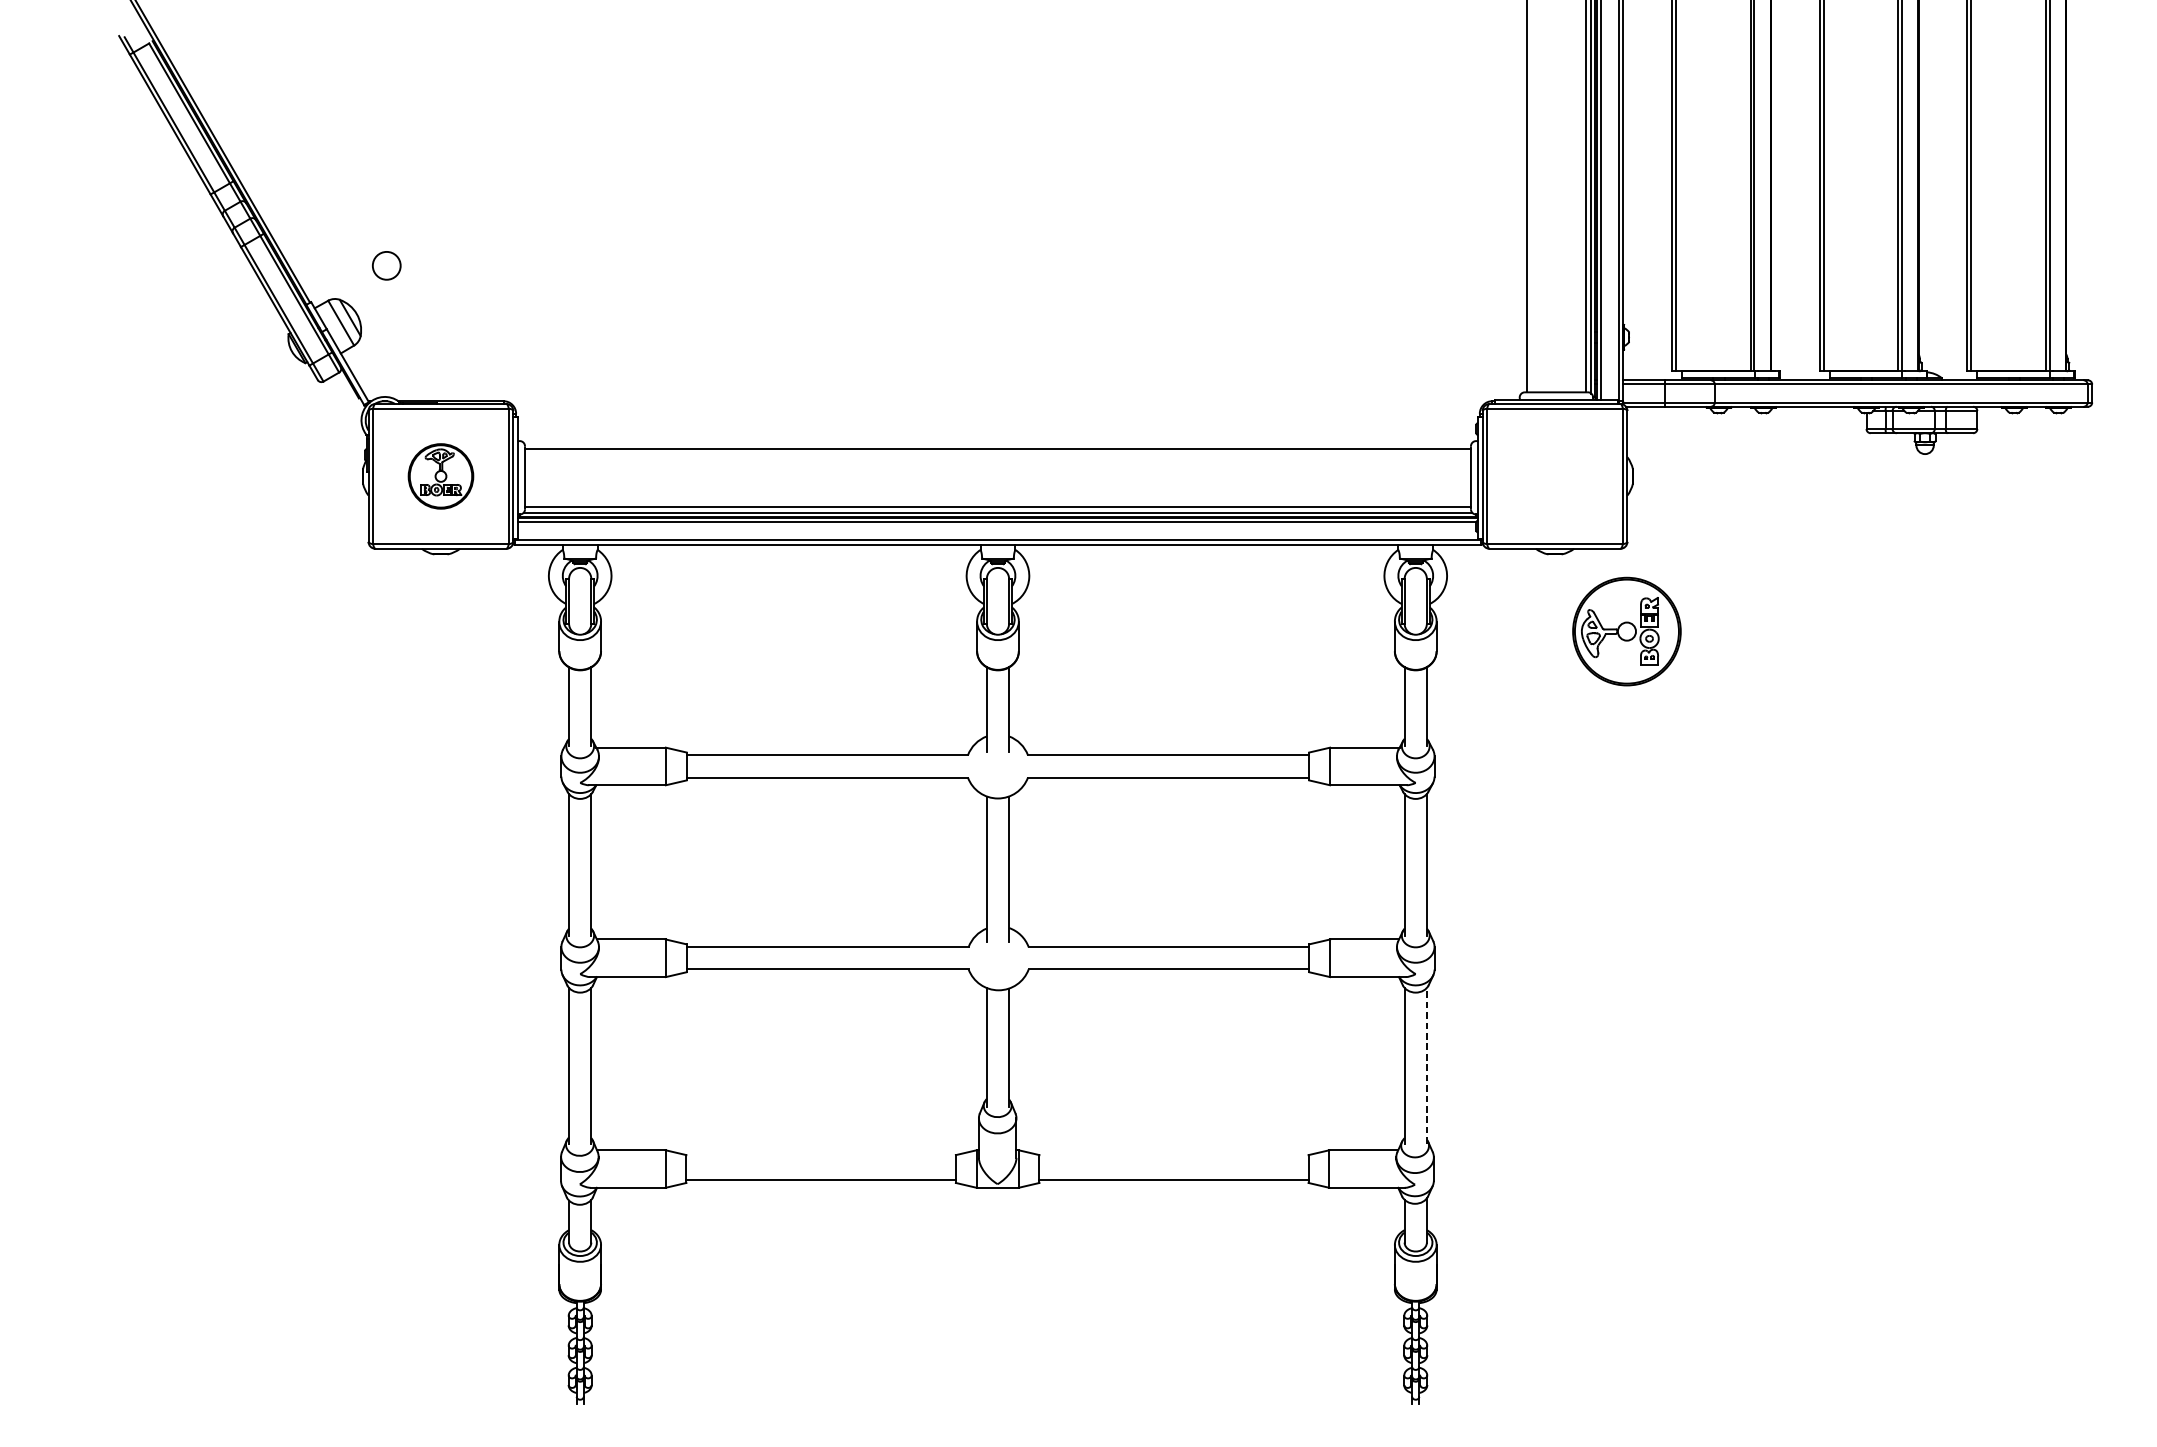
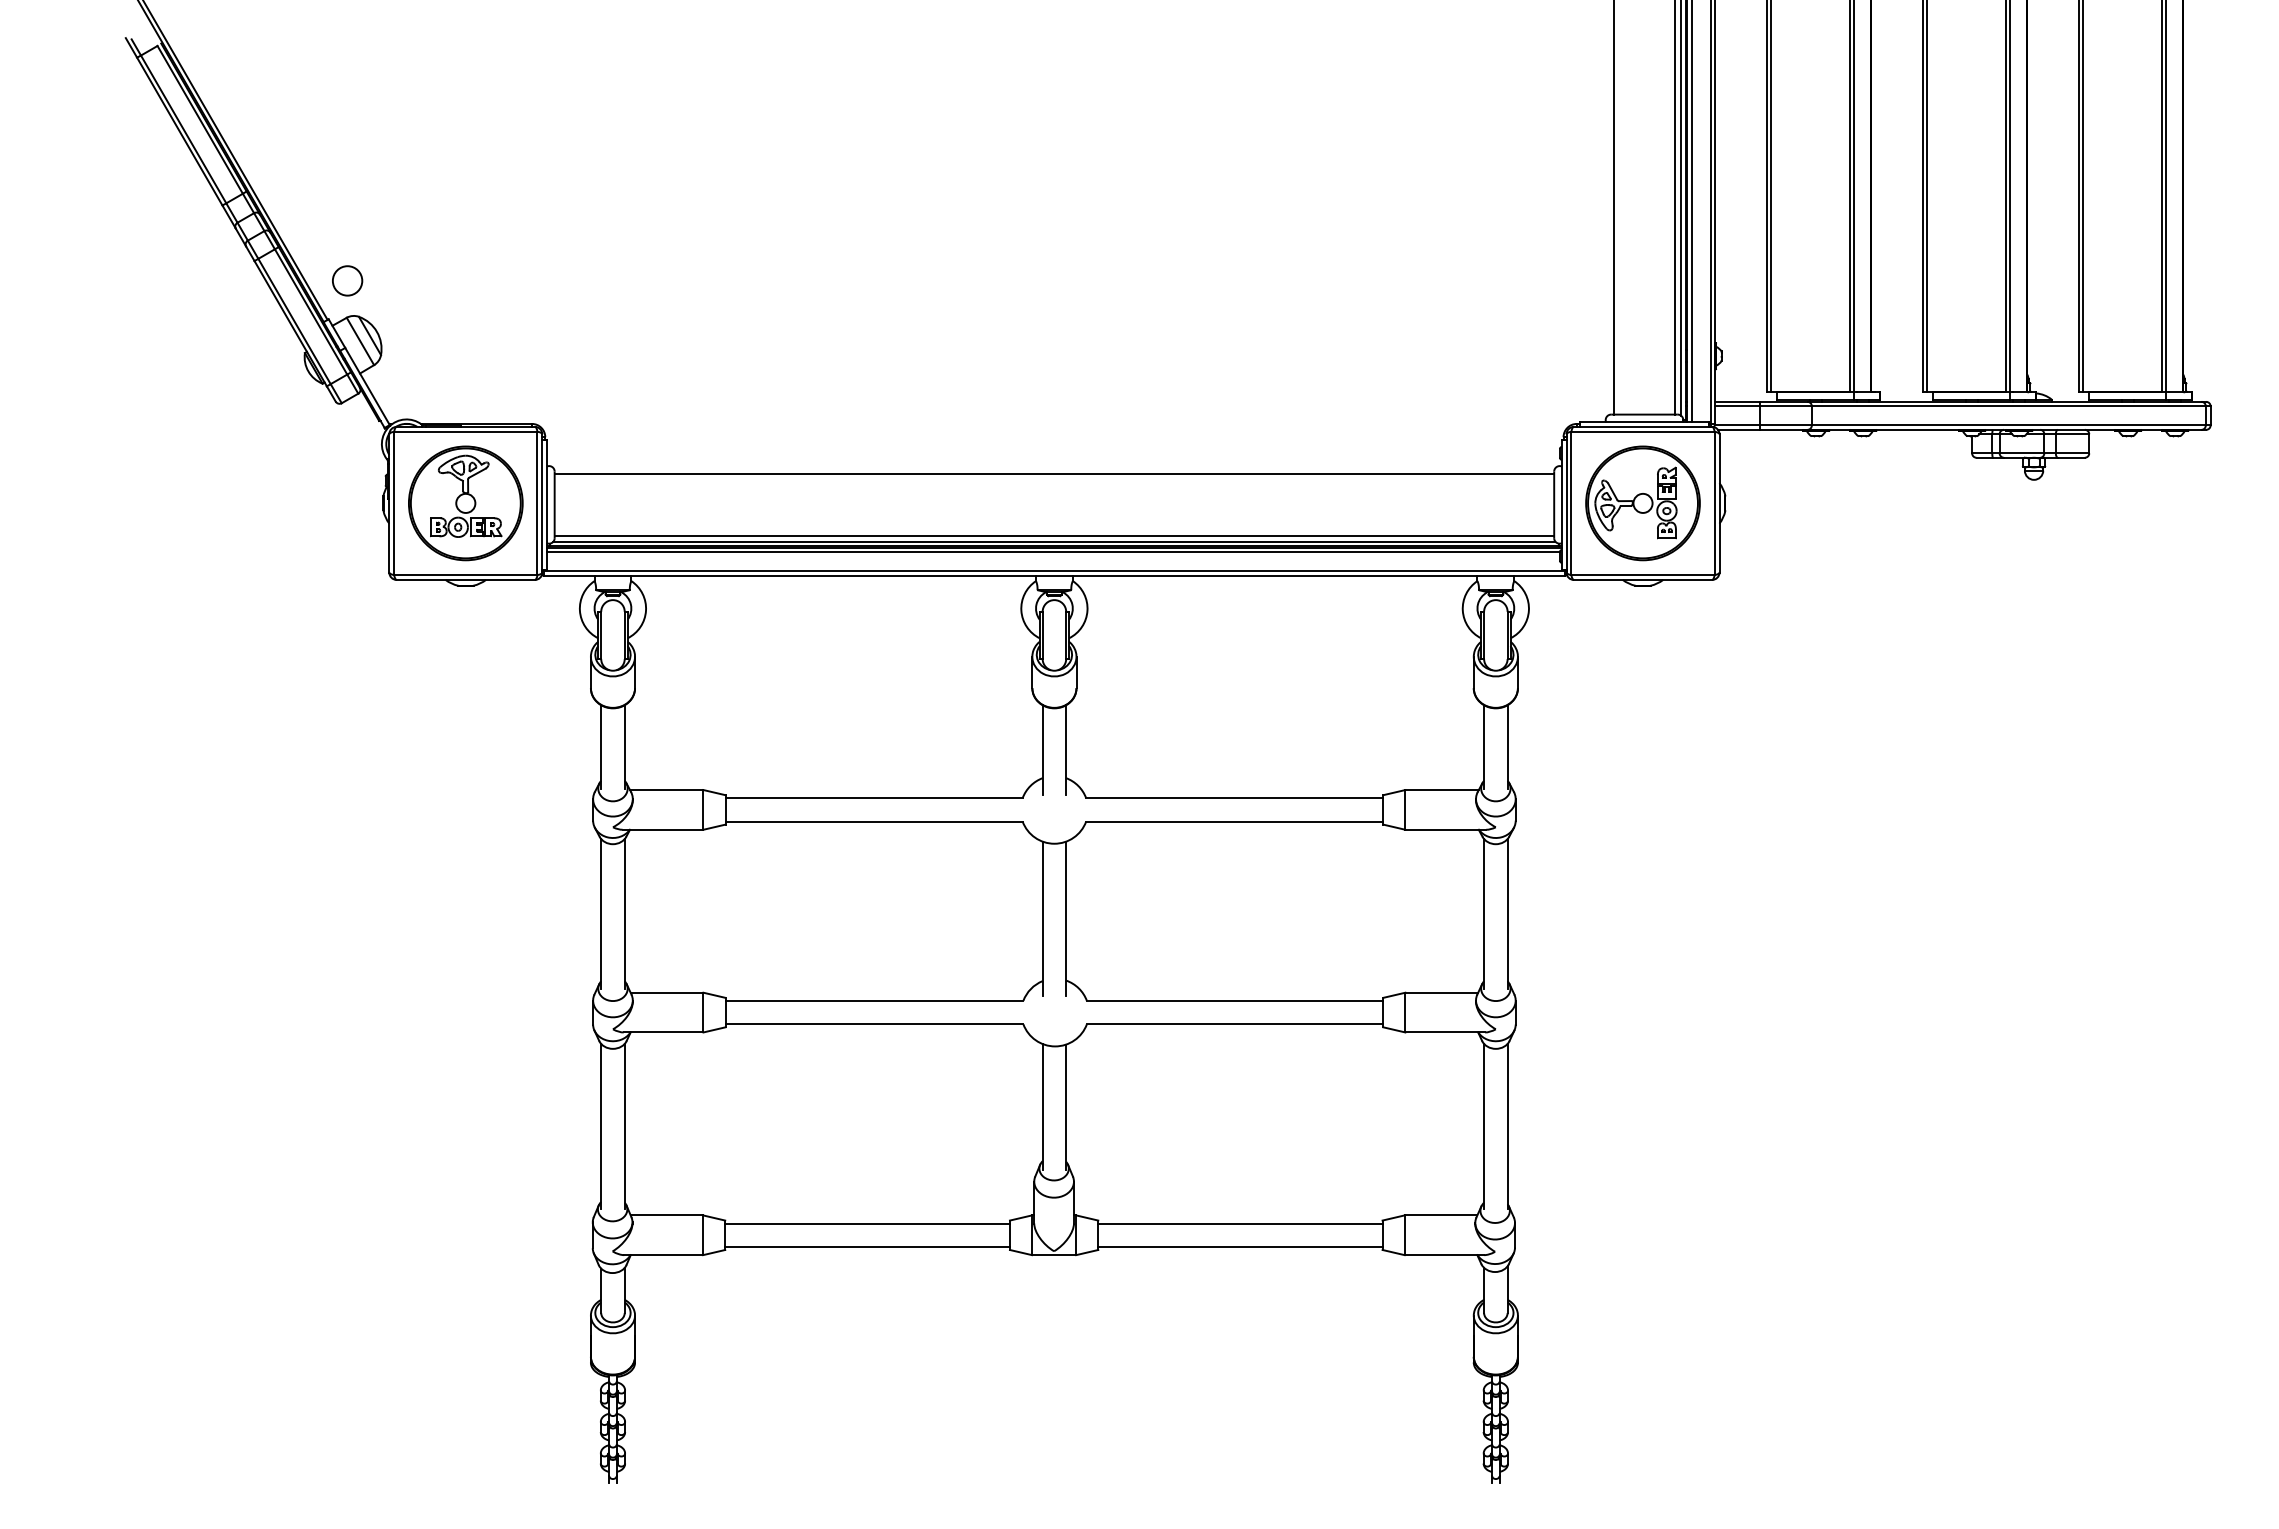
circle: (386, 265) -> (347, 280), moved
part: (440, 476) -> (465, 503), size x1.67
part: (1626, 631) -> (1642, 503), moved
line: (1426, 1065) -> (1507, 1125), dashed -> solid
line: (821, 1157) -> (867, 1223), added
line: (1174, 1157) -> (1240, 1223), added

